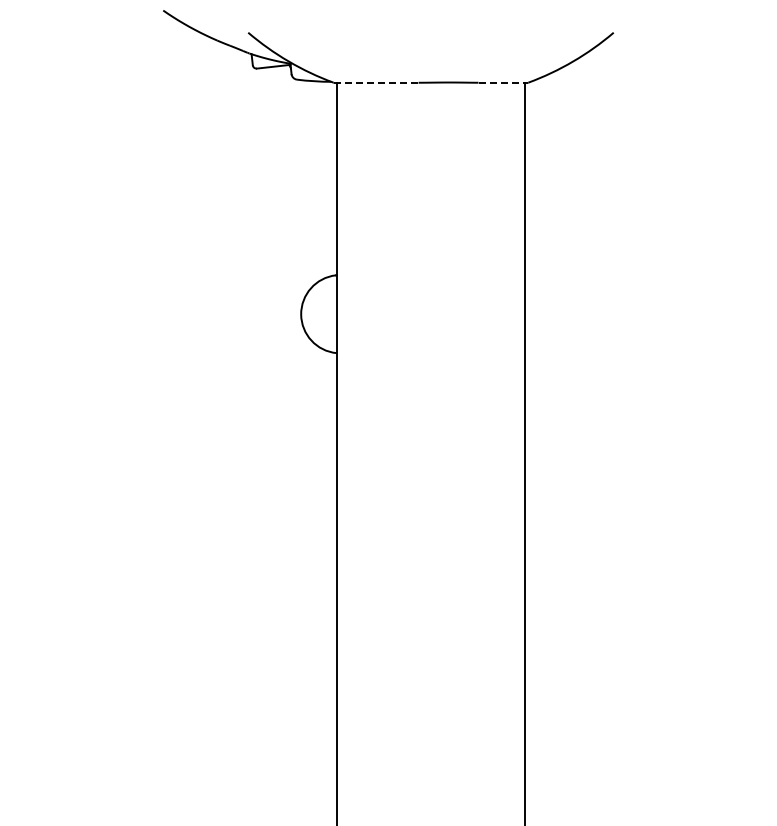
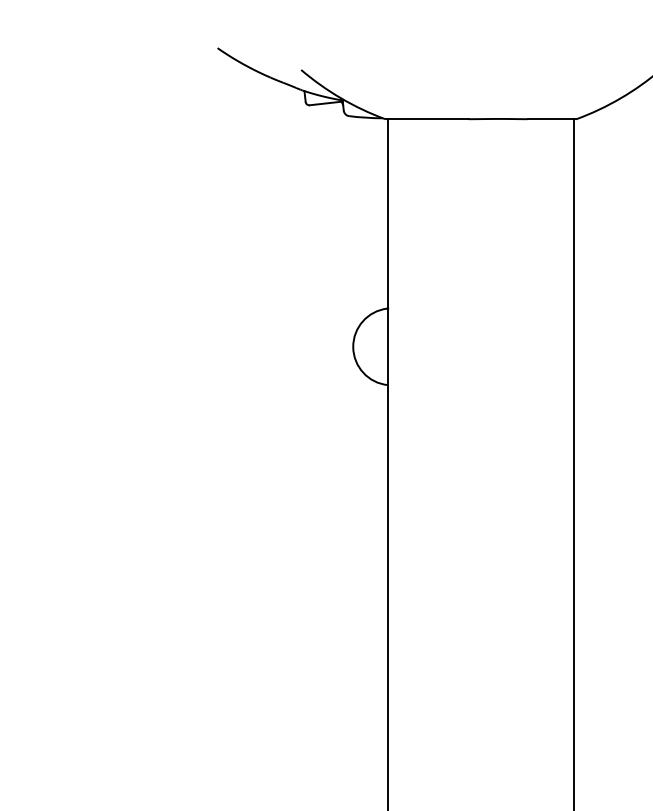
line: (376, 82) -> (427, 118), dashed -> solid
line: (503, 82) -> (552, 118), dashed -> solid

